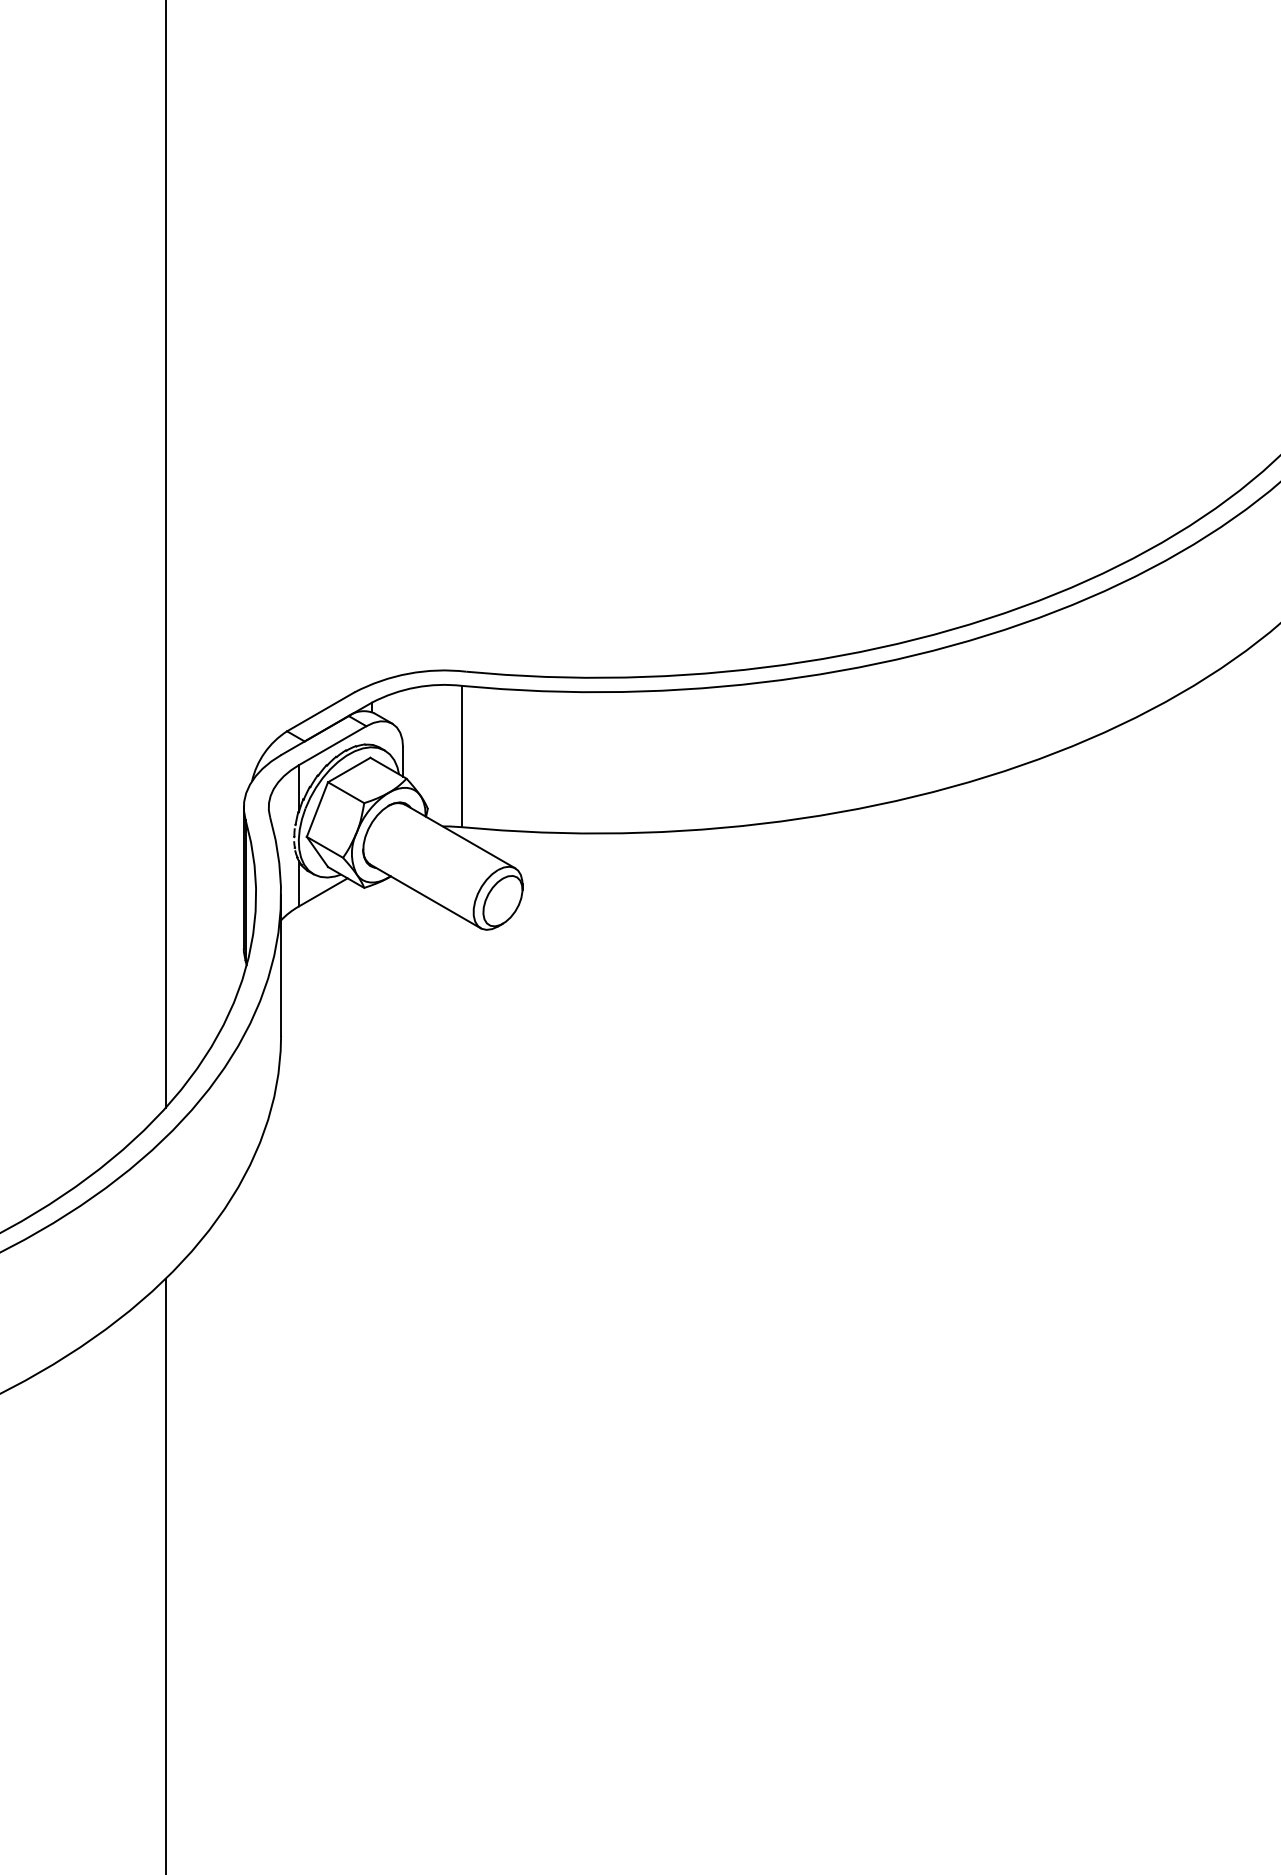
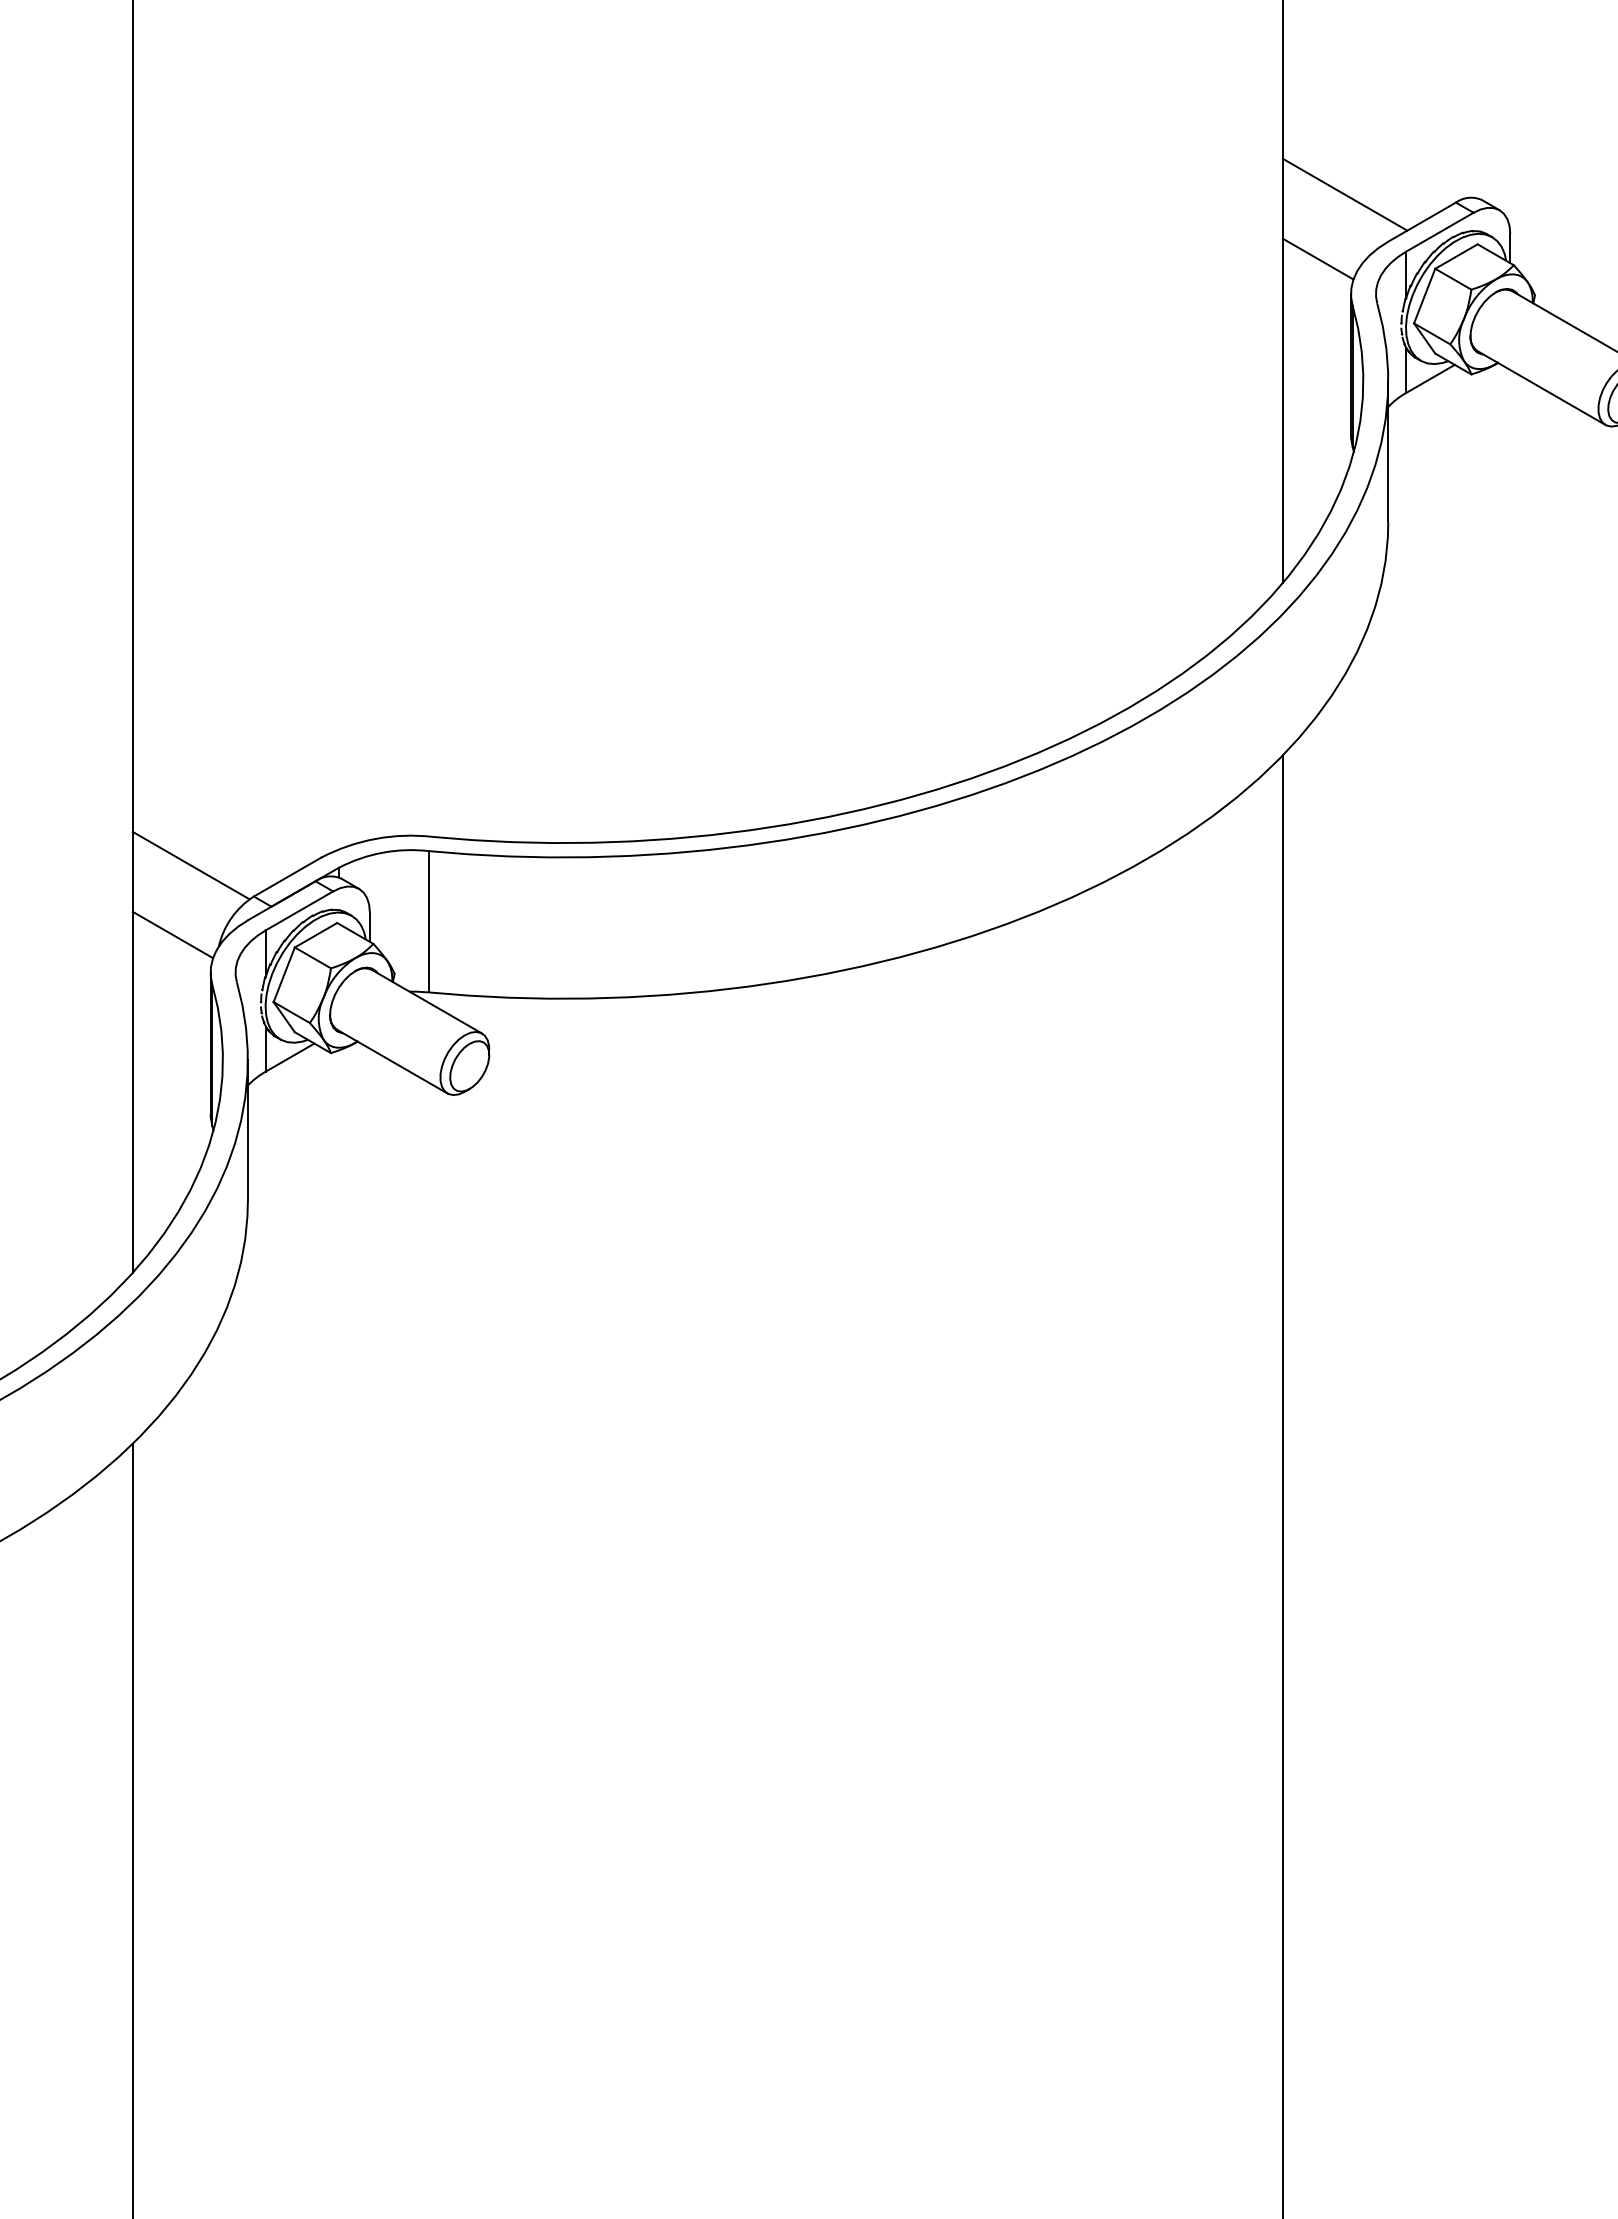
line: (223, 700) -> (190, 865), added
line: (205, 769) -> (172, 934), added

